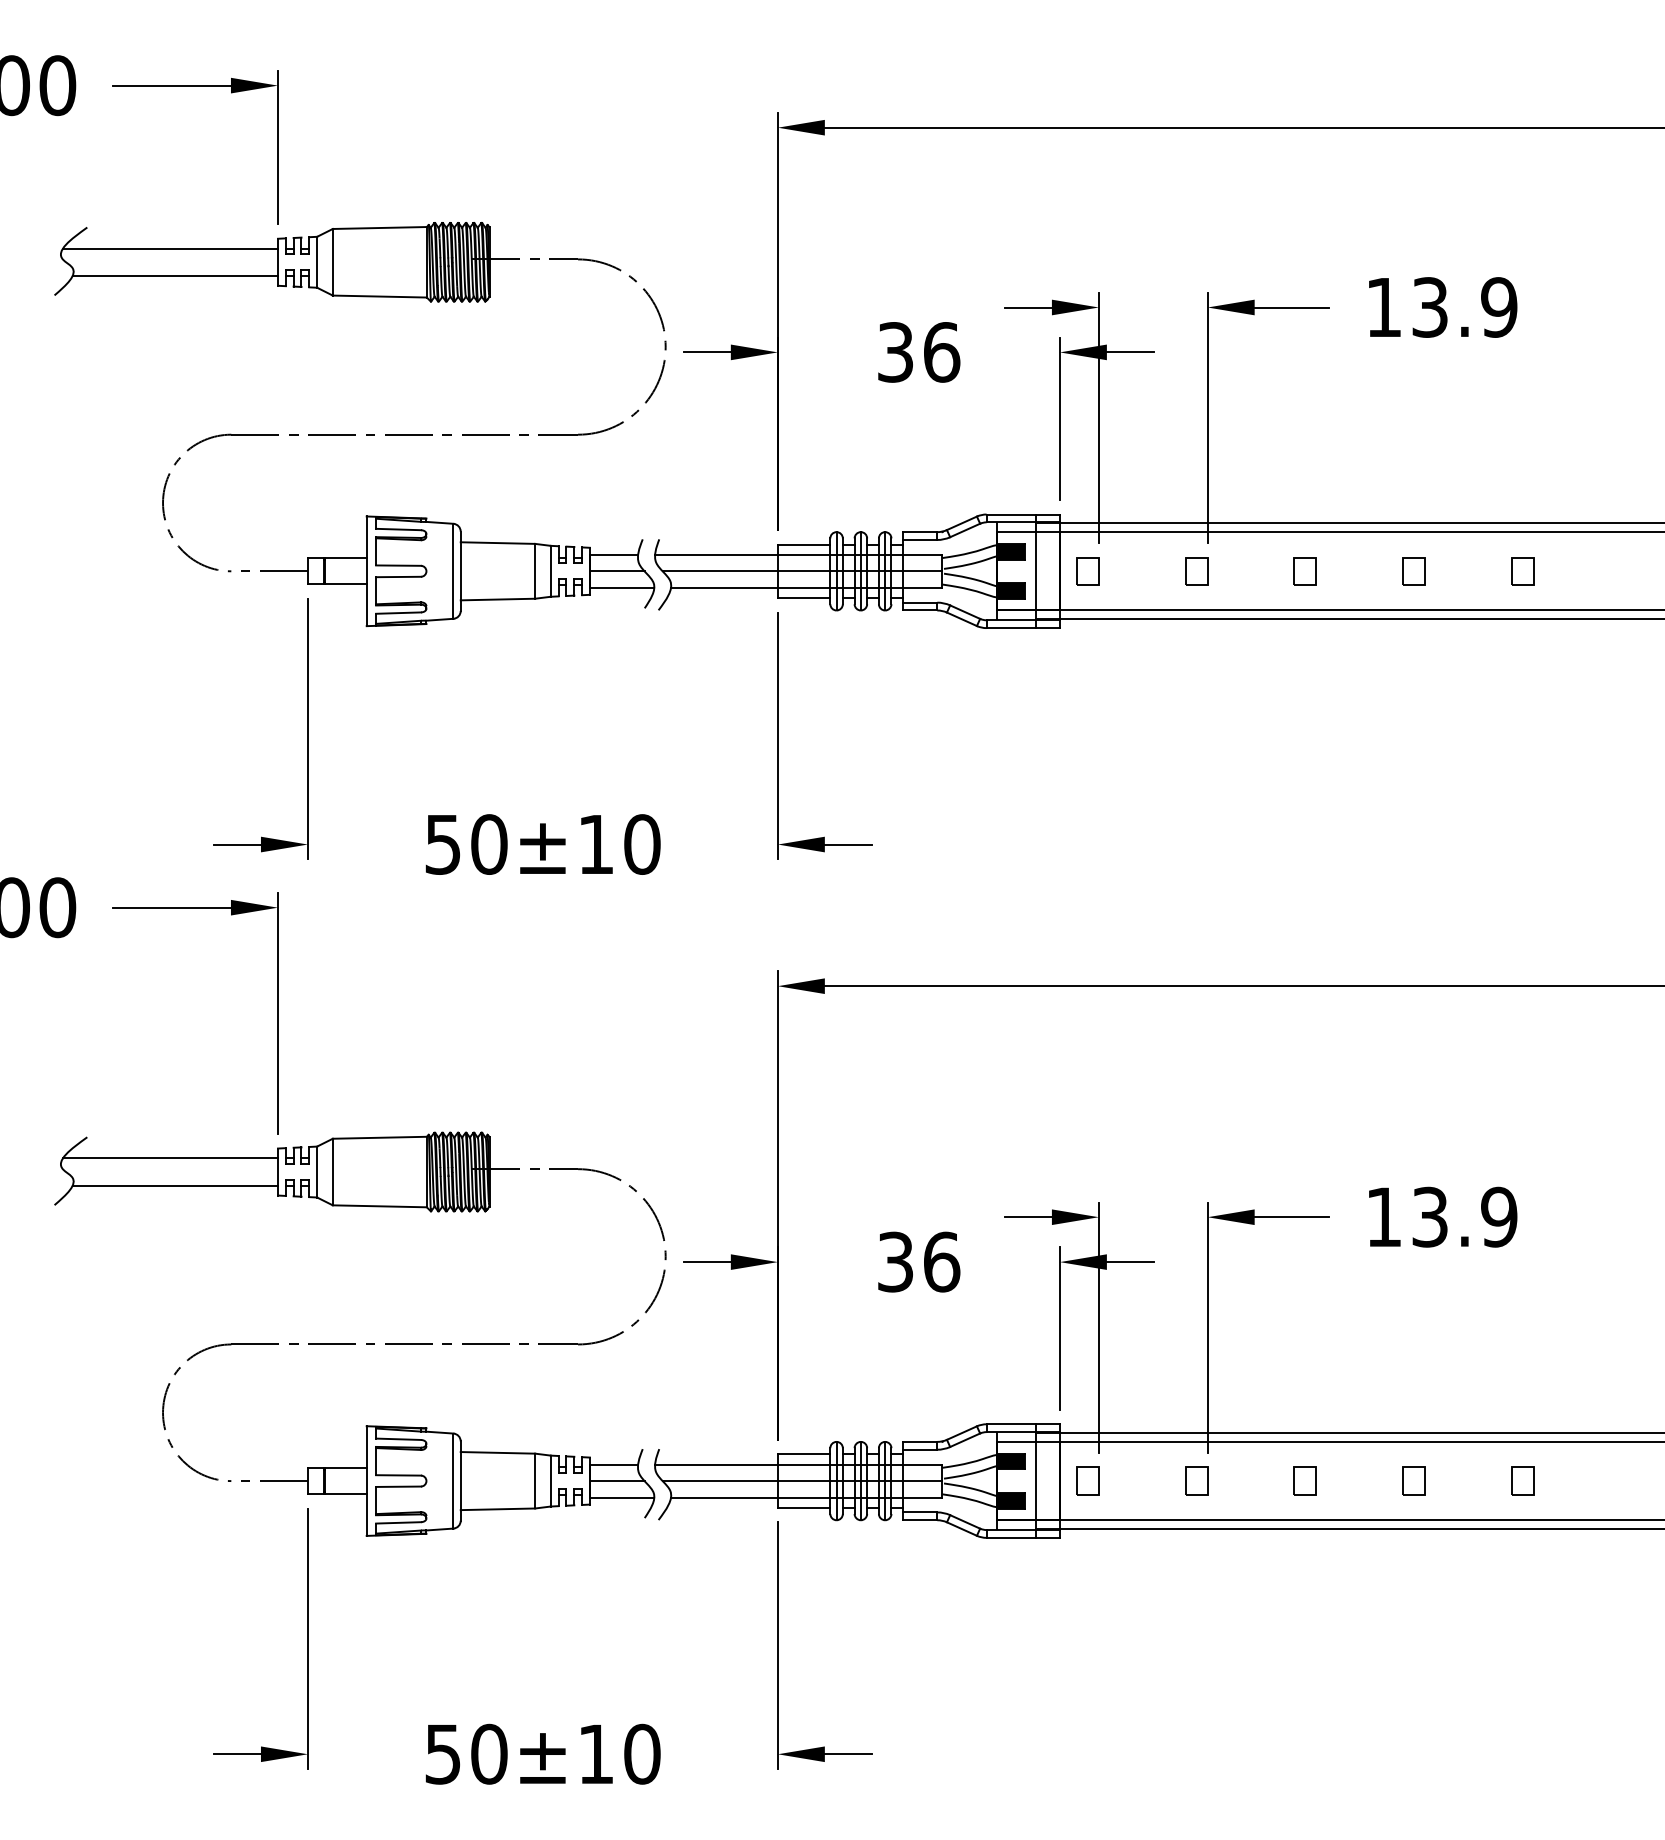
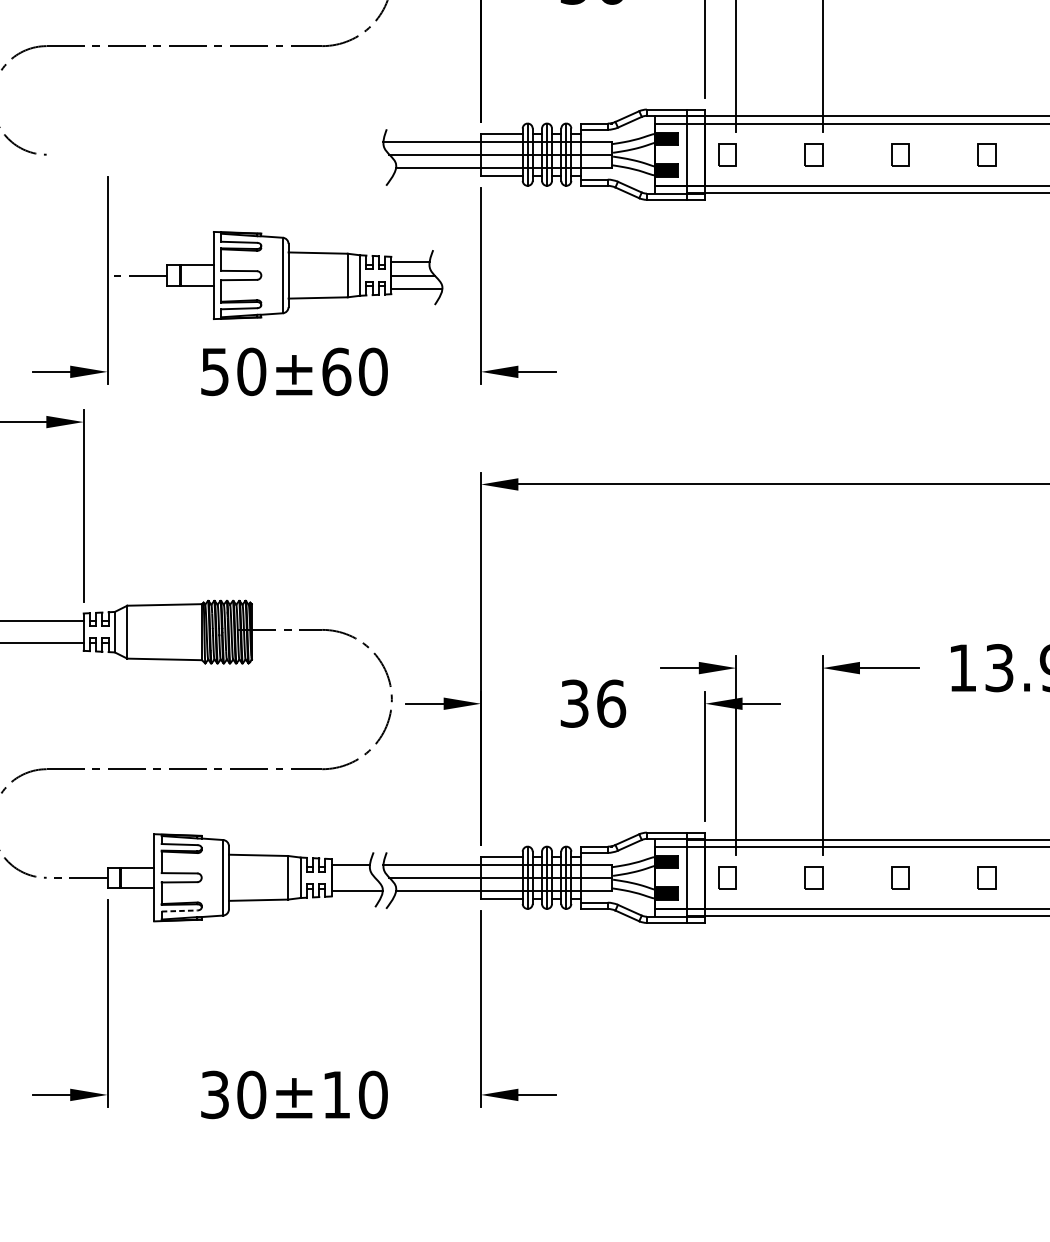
part: (448, 571) -> (278, 275), moved
text: (596, 844) -> (336, 371), 50±10 -> 50±60
line: (616, 1481) -> (352, 878), removed
line: (399, 1522) -> (180, 910), solid -> dashed
text: (443, 1753) -> (215, 1094), 50±10 -> 30±10

